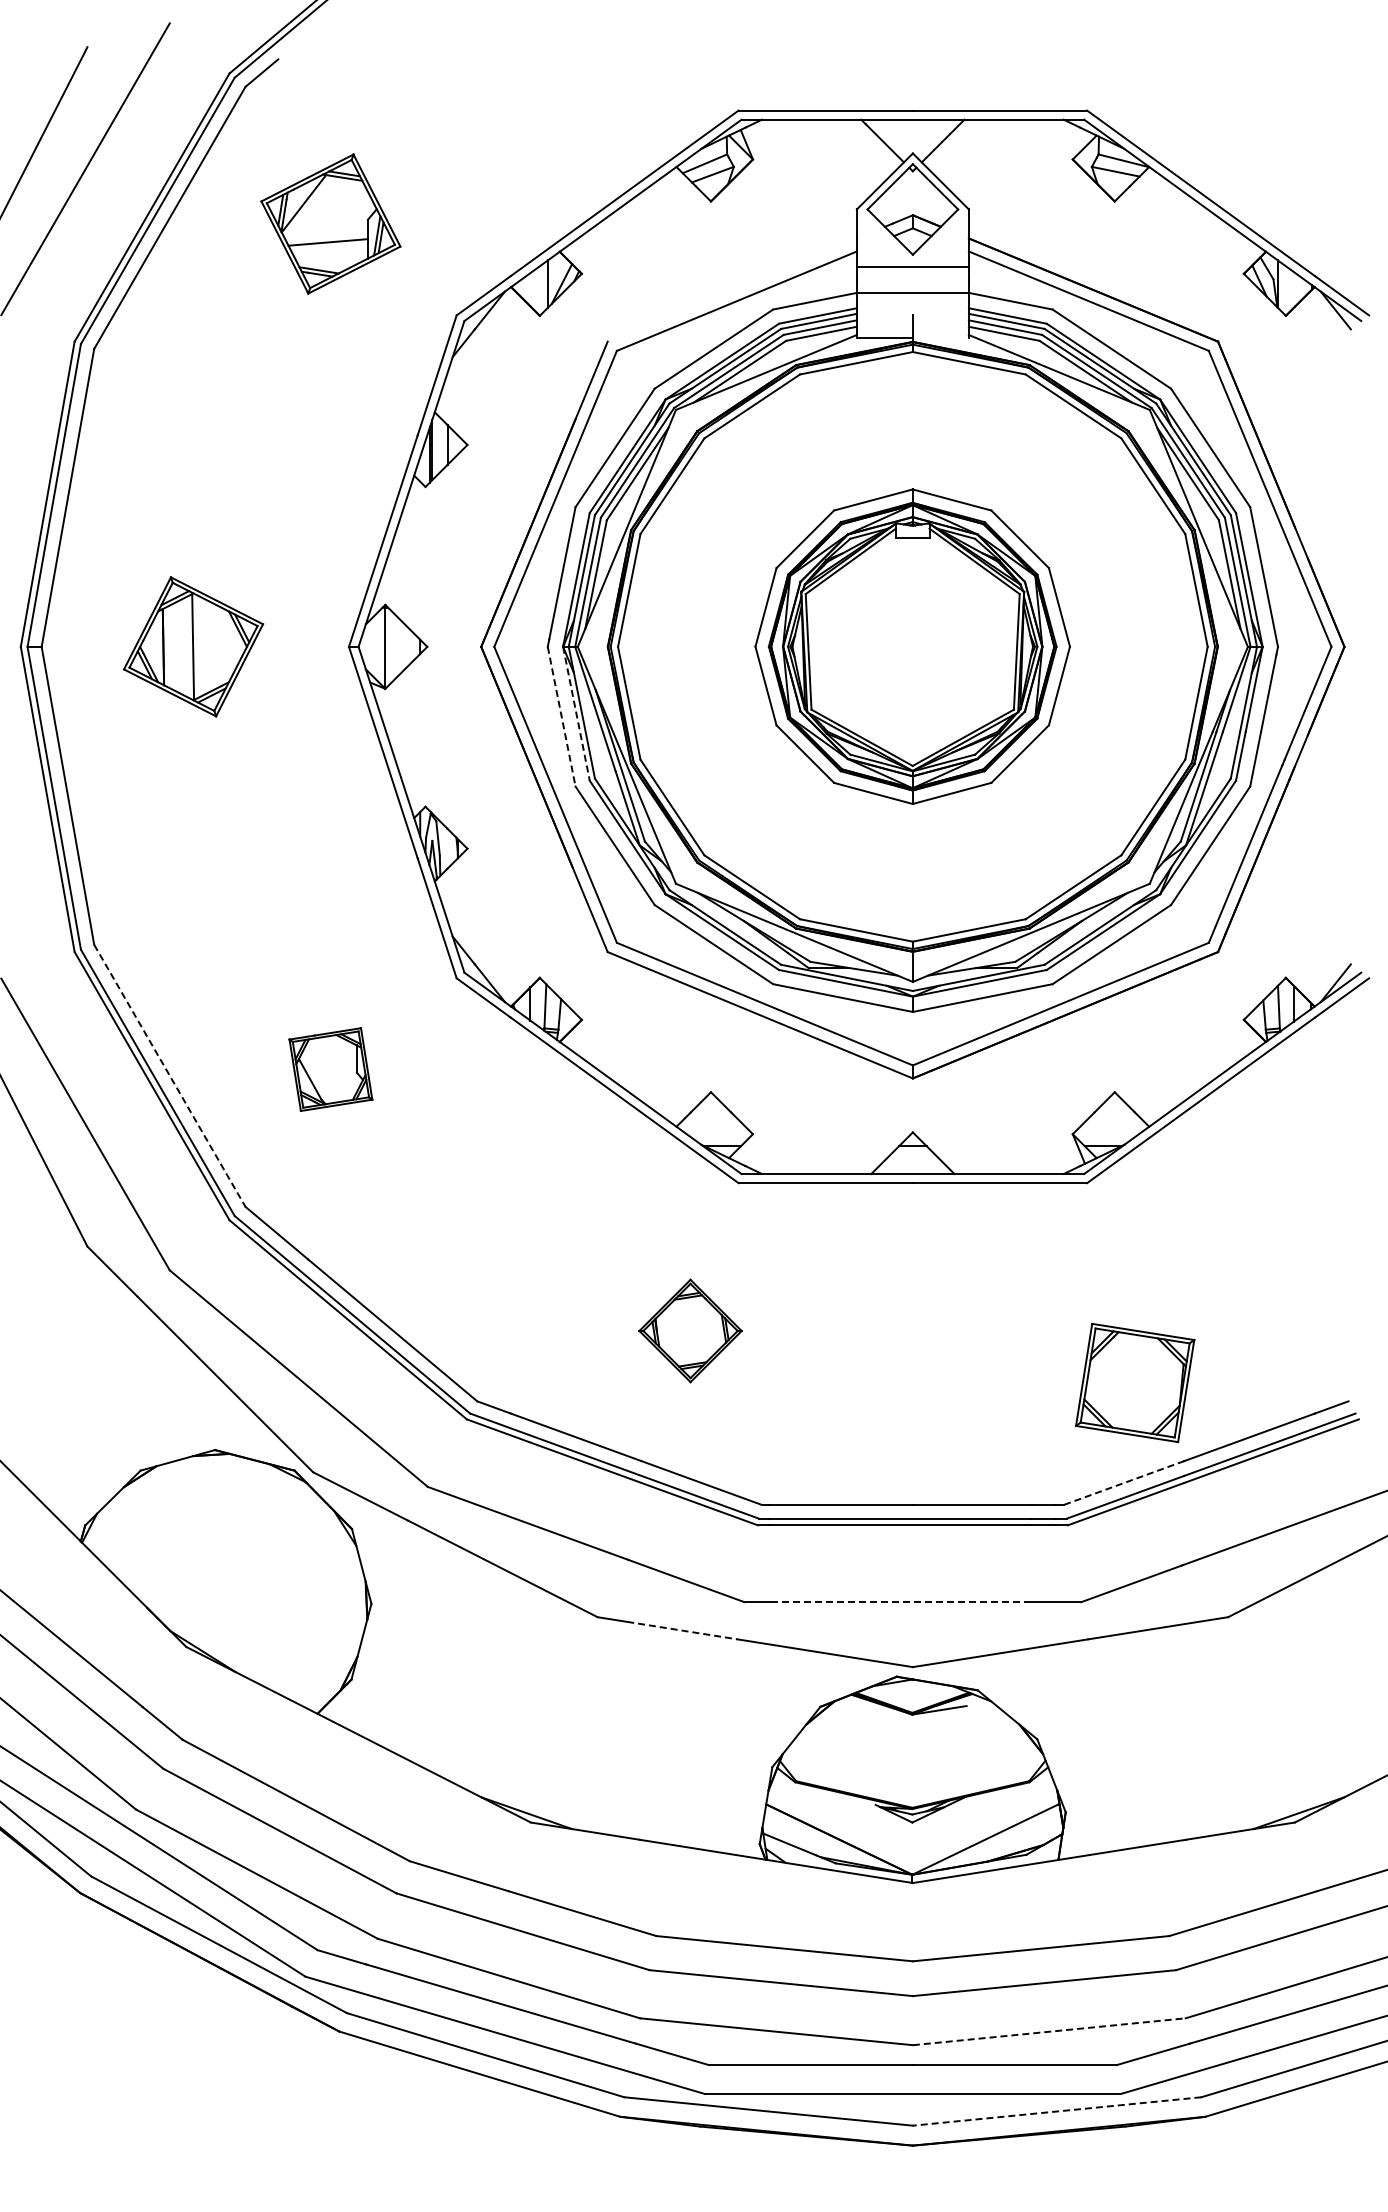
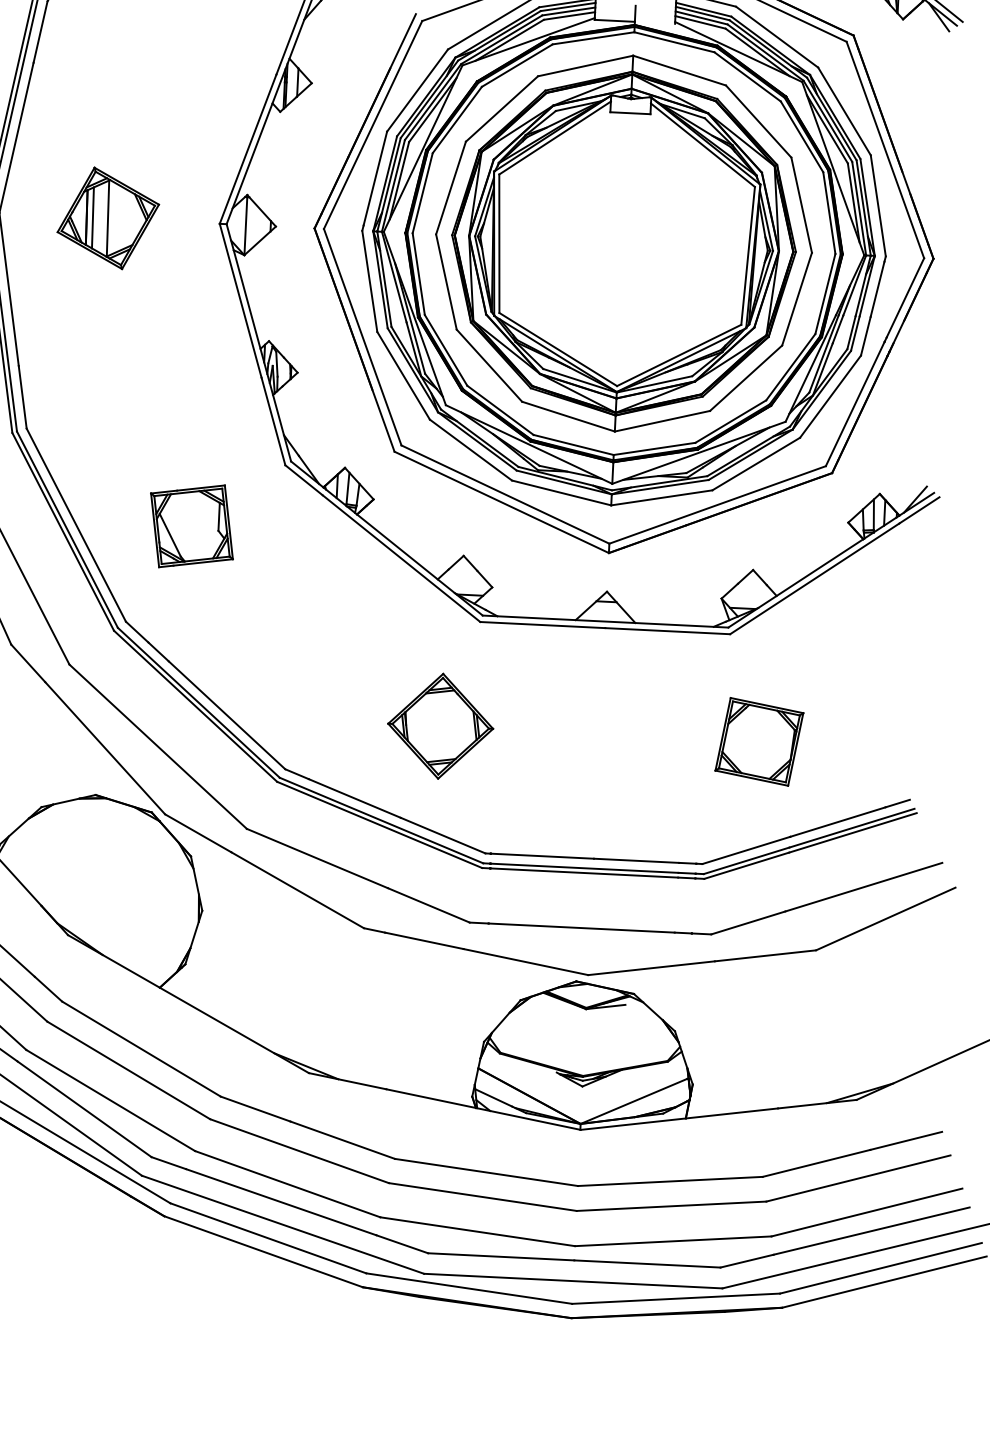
line: (171, 646) -> (92, 217), added
part: (912, 646) -> (623, 243), size x1.67
line: (576, 714) -> (380, 280), dashed -> solid
line: (561, 717) -> (369, 281), dashed -> solid
part: (330, 1069) -> (191, 526), size x1.43
line: (170, 1076) -> (76, 525), dashed -> solid
part: (690, 1330) -> (440, 725), size x1.43
part: (1135, 1382) -> (759, 741), moved
line: (1124, 1482) -> (746, 850), dashed -> solid
line: (900, 1602) -> (581, 928), dashed -> solid
line: (682, 1630) -> (424, 940), dashed -> solid
line: (1049, 2031) -> (673, 1241), dashed -> solid
line: (1057, 2111) -> (676, 1298), dashed -> solid

